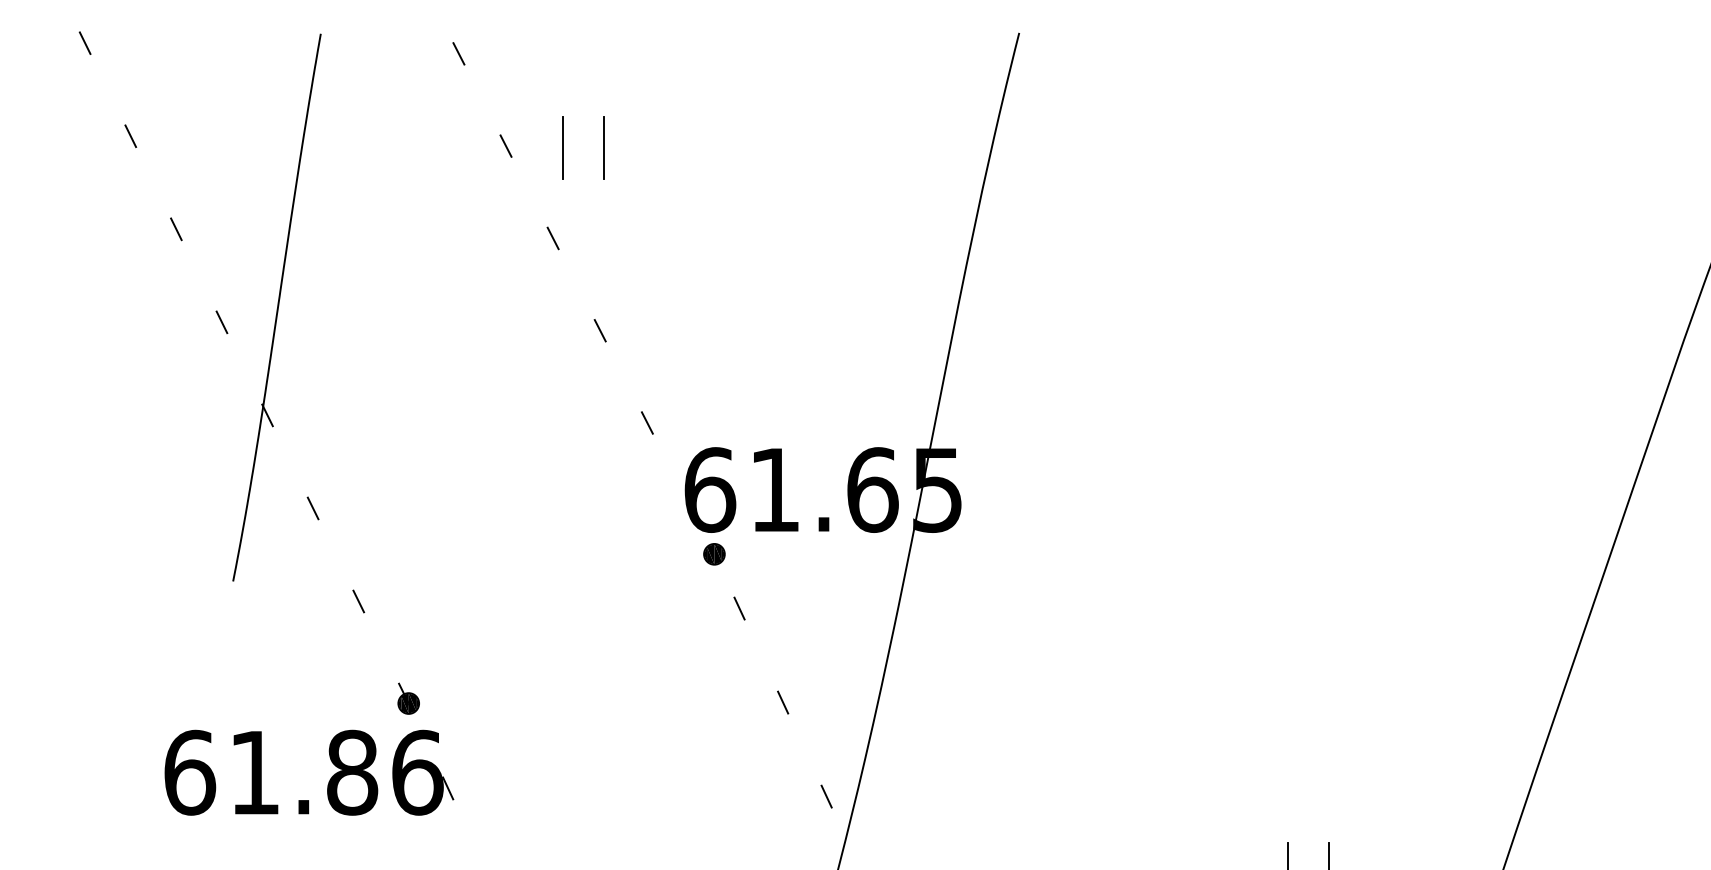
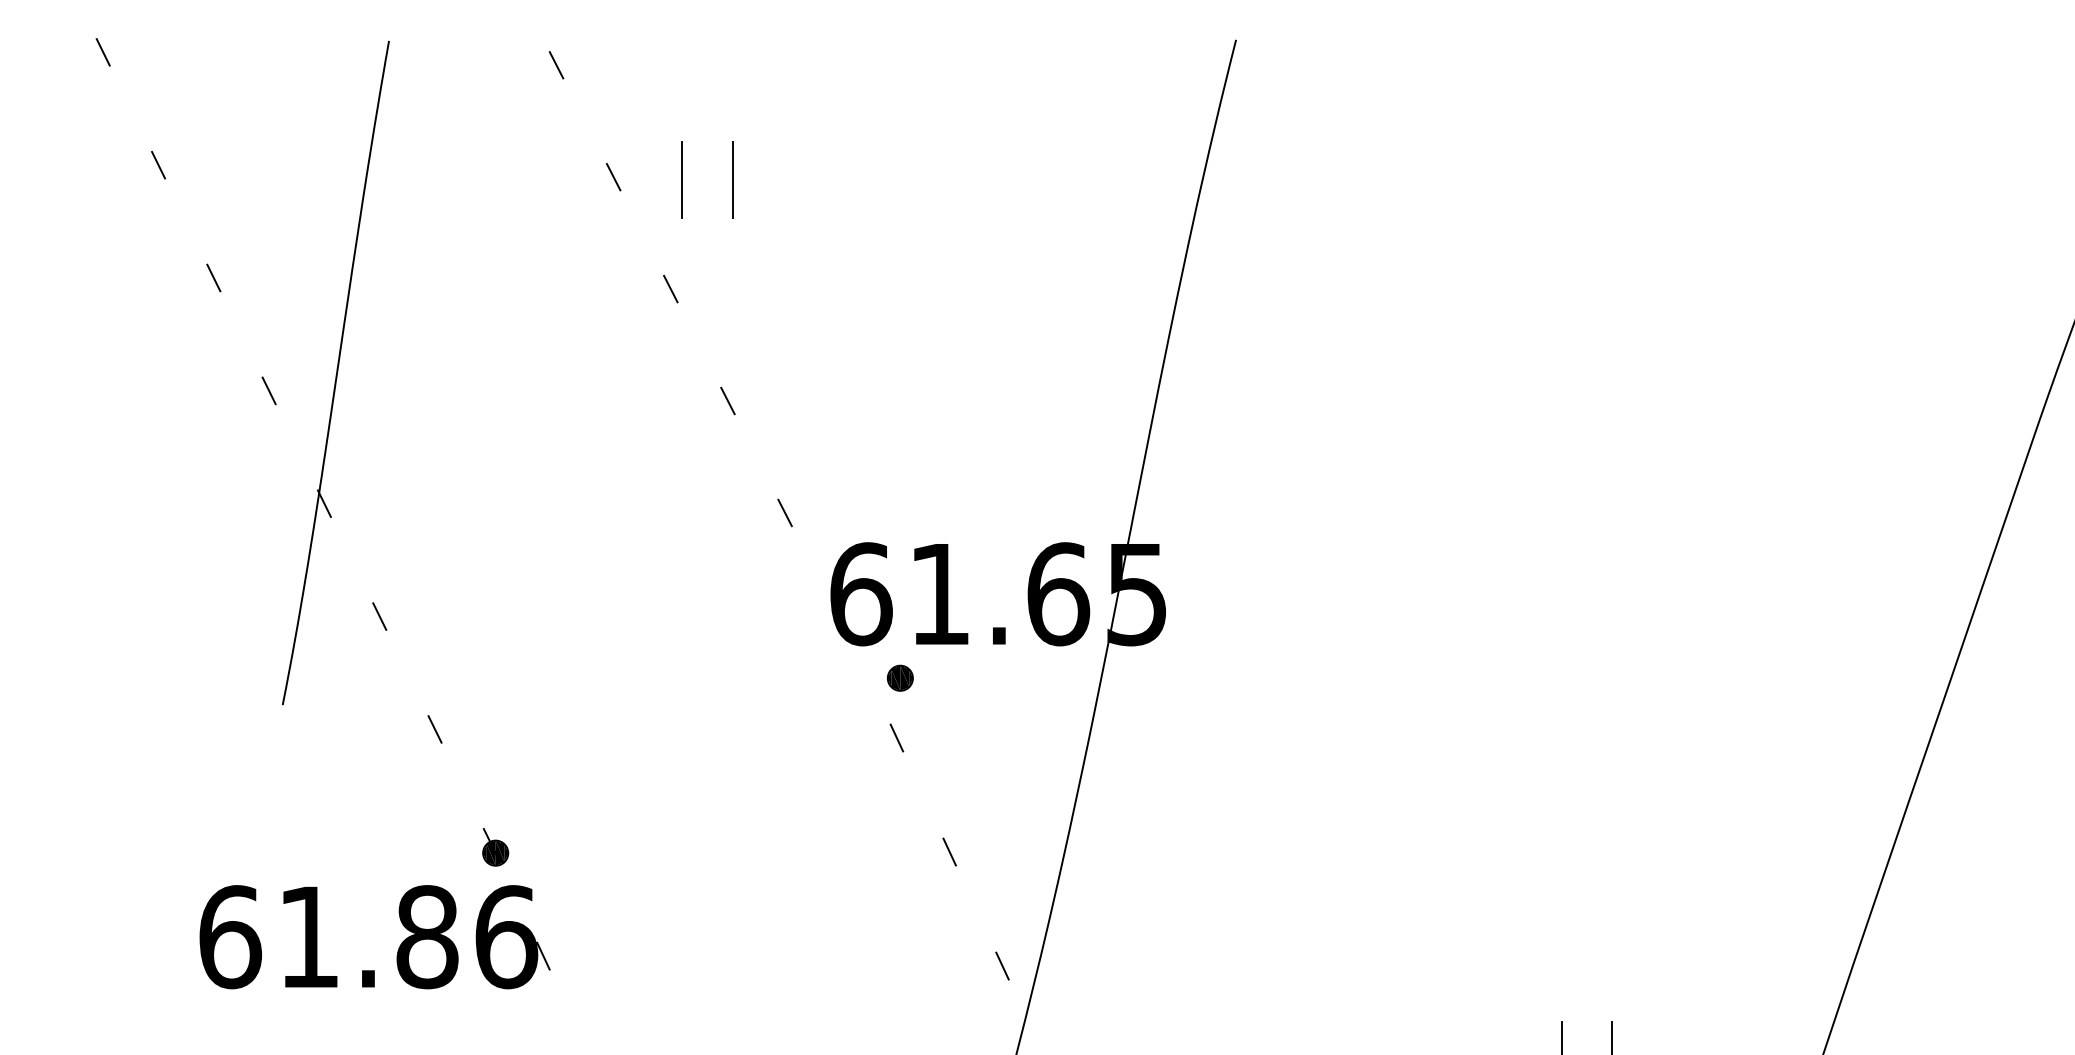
part: (714, 554) -> (900, 678), moved

